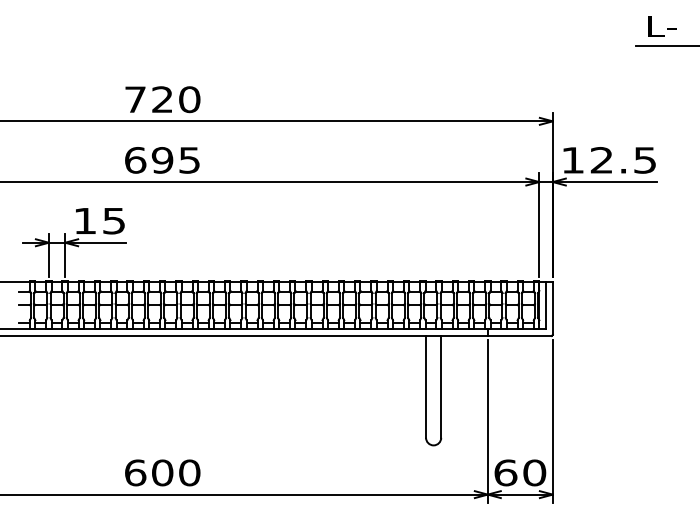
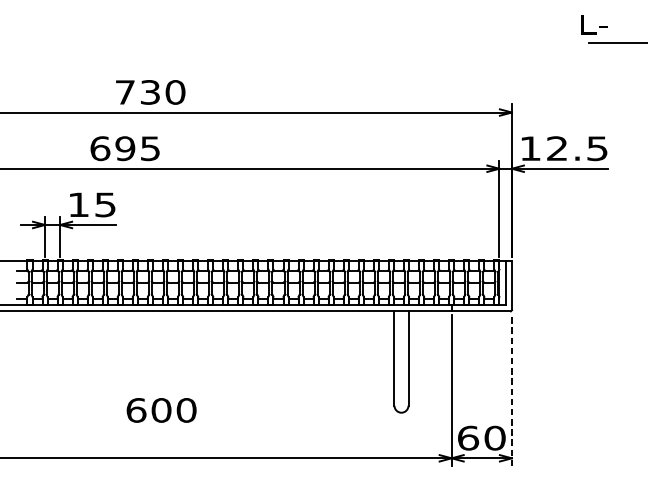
text: (662, 26) -> (594, 24), moved
text: (162, 99) -> (150, 92), 720 -> 730
text: (162, 160) -> (125, 148), moved
line: (552, 421) -> (511, 390), solid -> dashed
text: (162, 472) -> (161, 410), moved

